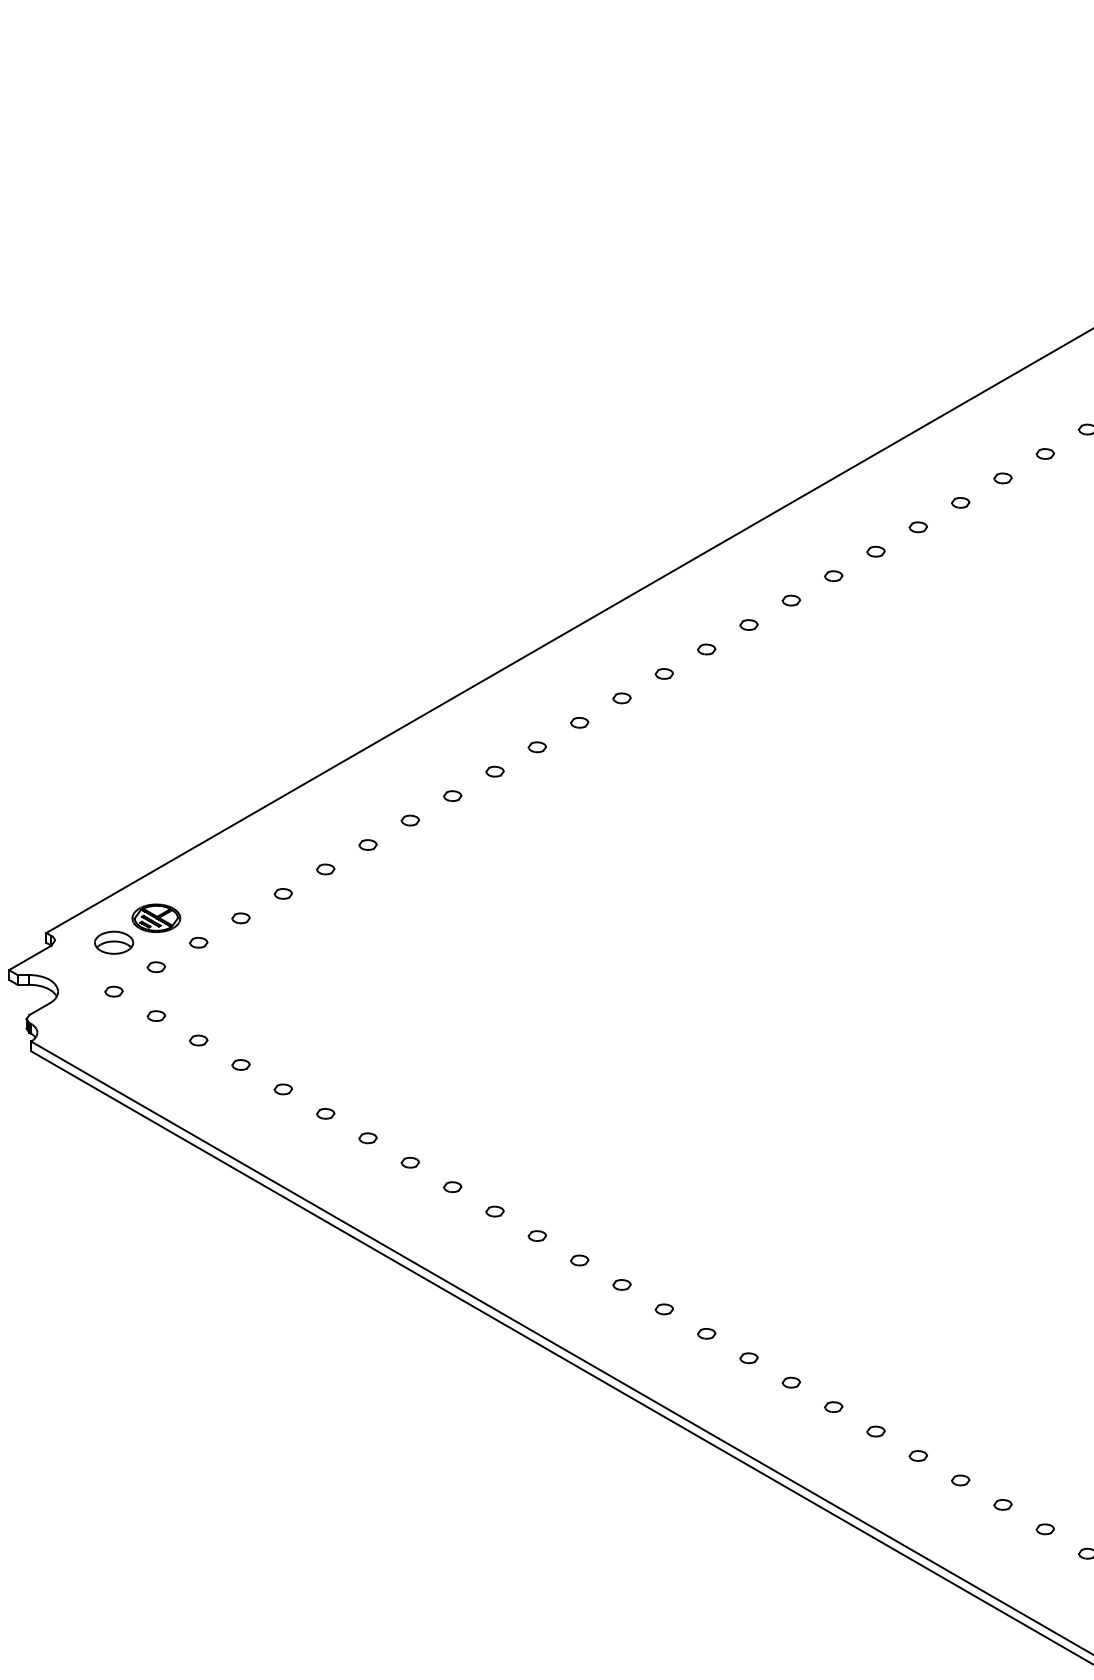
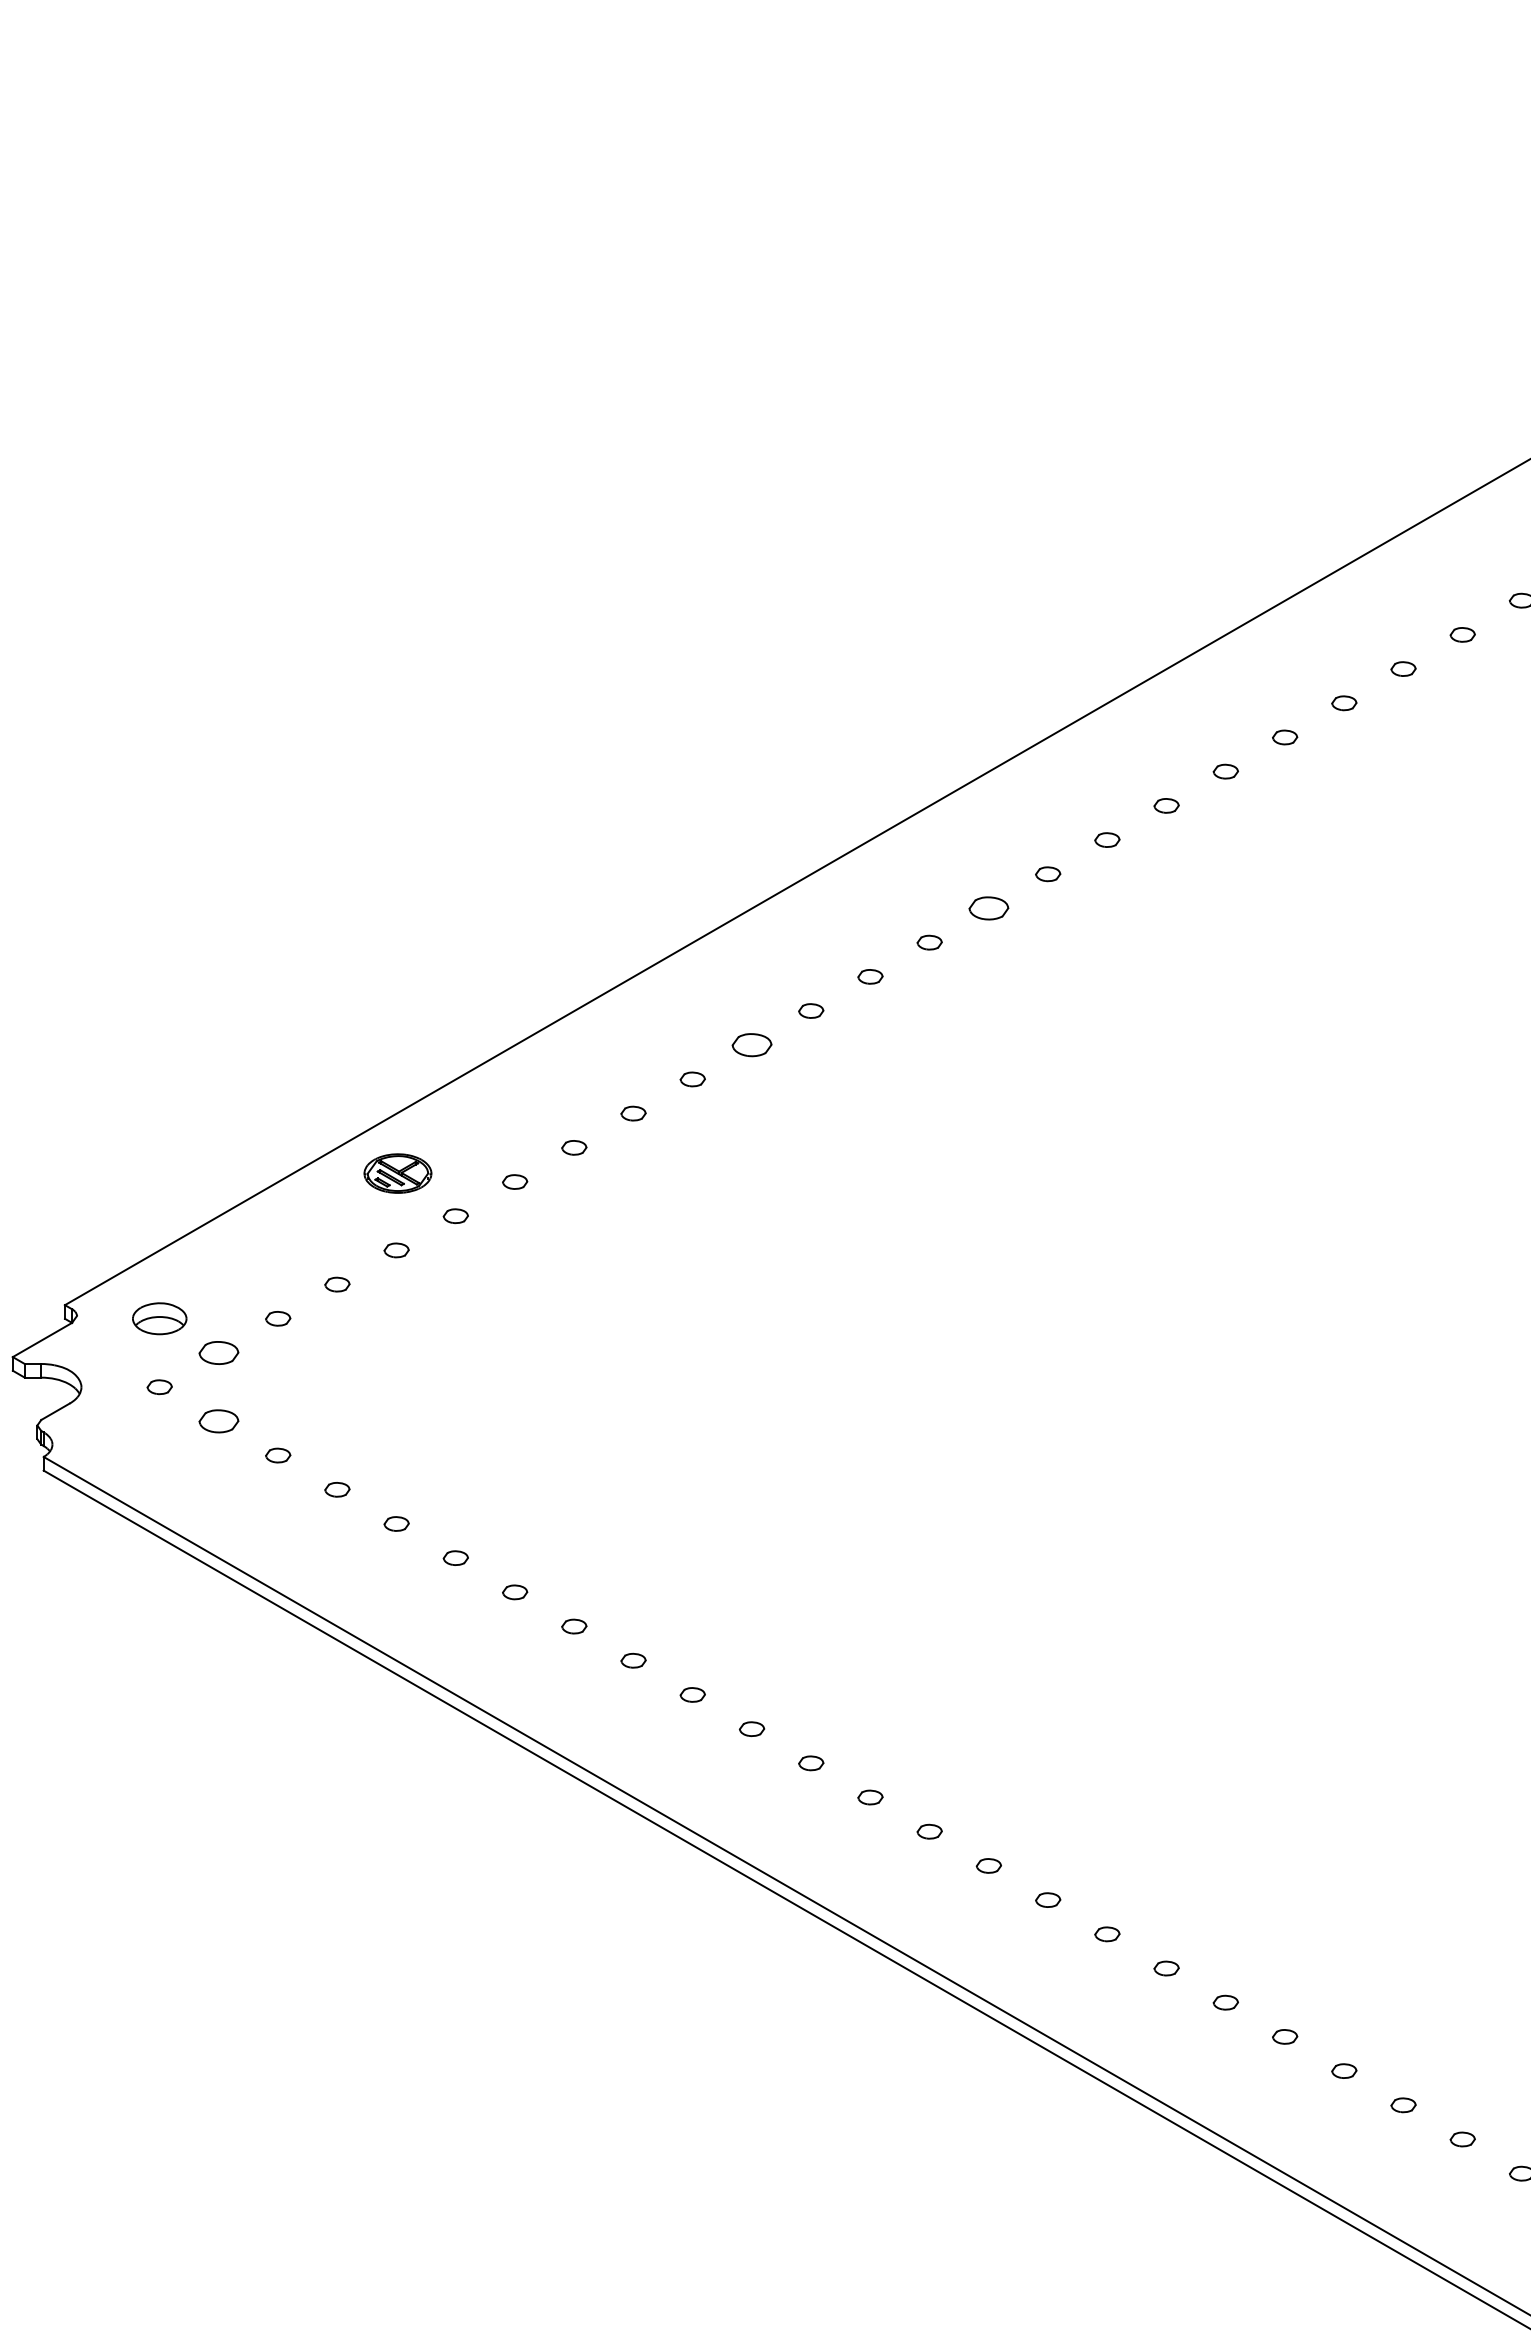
part: (706, 649) -> (988, 908), size x1.6
part: (536, 747) -> (751, 1045), size x1.6
part: (156, 918) -> (397, 1173), moved
part: (156, 966) -> (218, 1352), size x1.6
part: (156, 1016) -> (218, 1421), size x1.6

